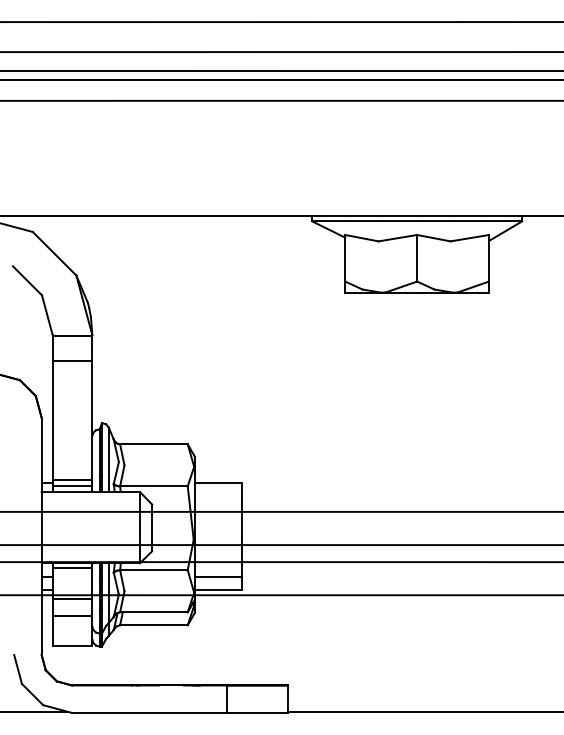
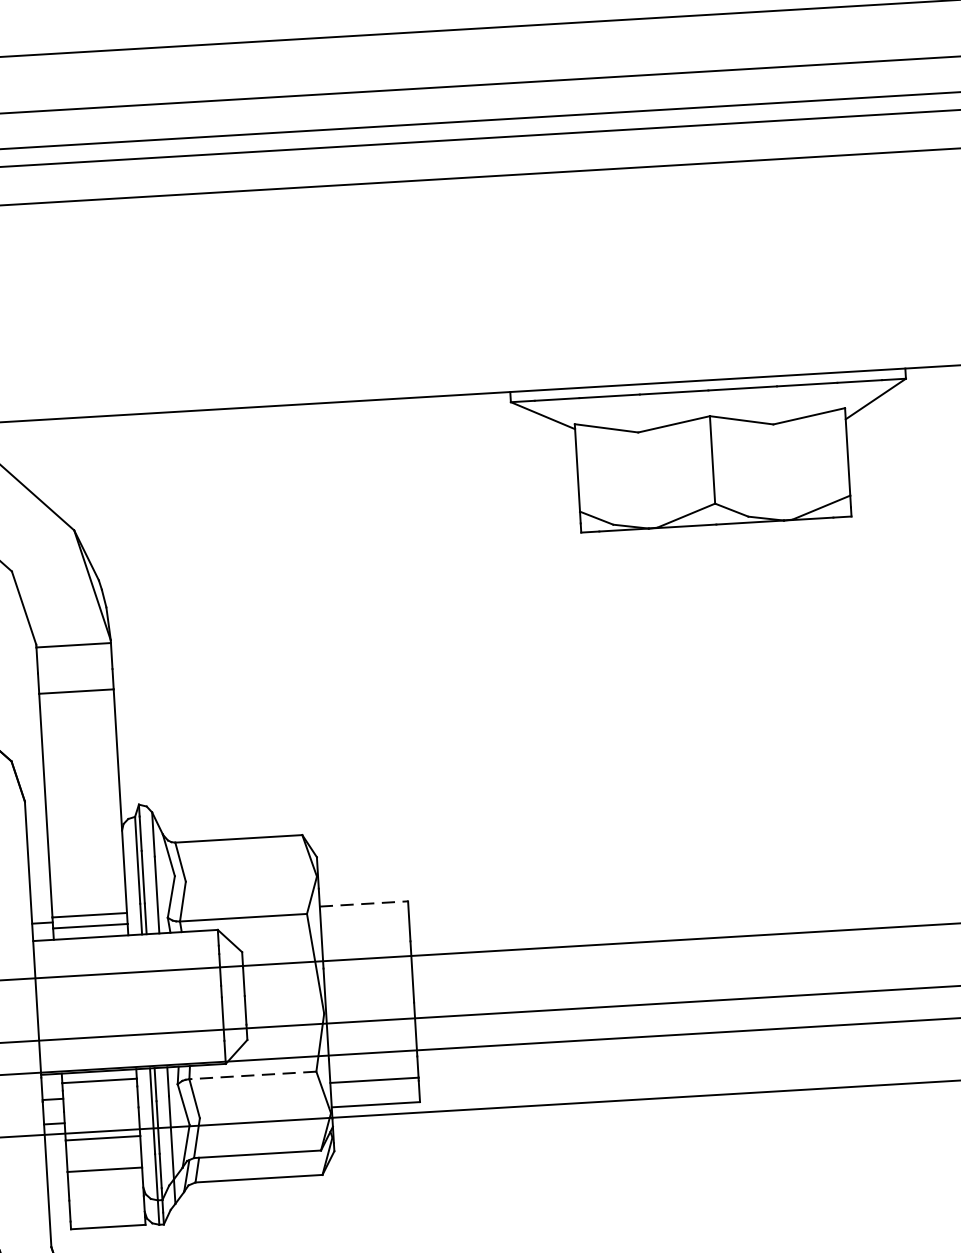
line: (218, 482) -> (364, 903), solid -> dashed
line: (153, 570) -> (252, 1075), solid -> dashed

